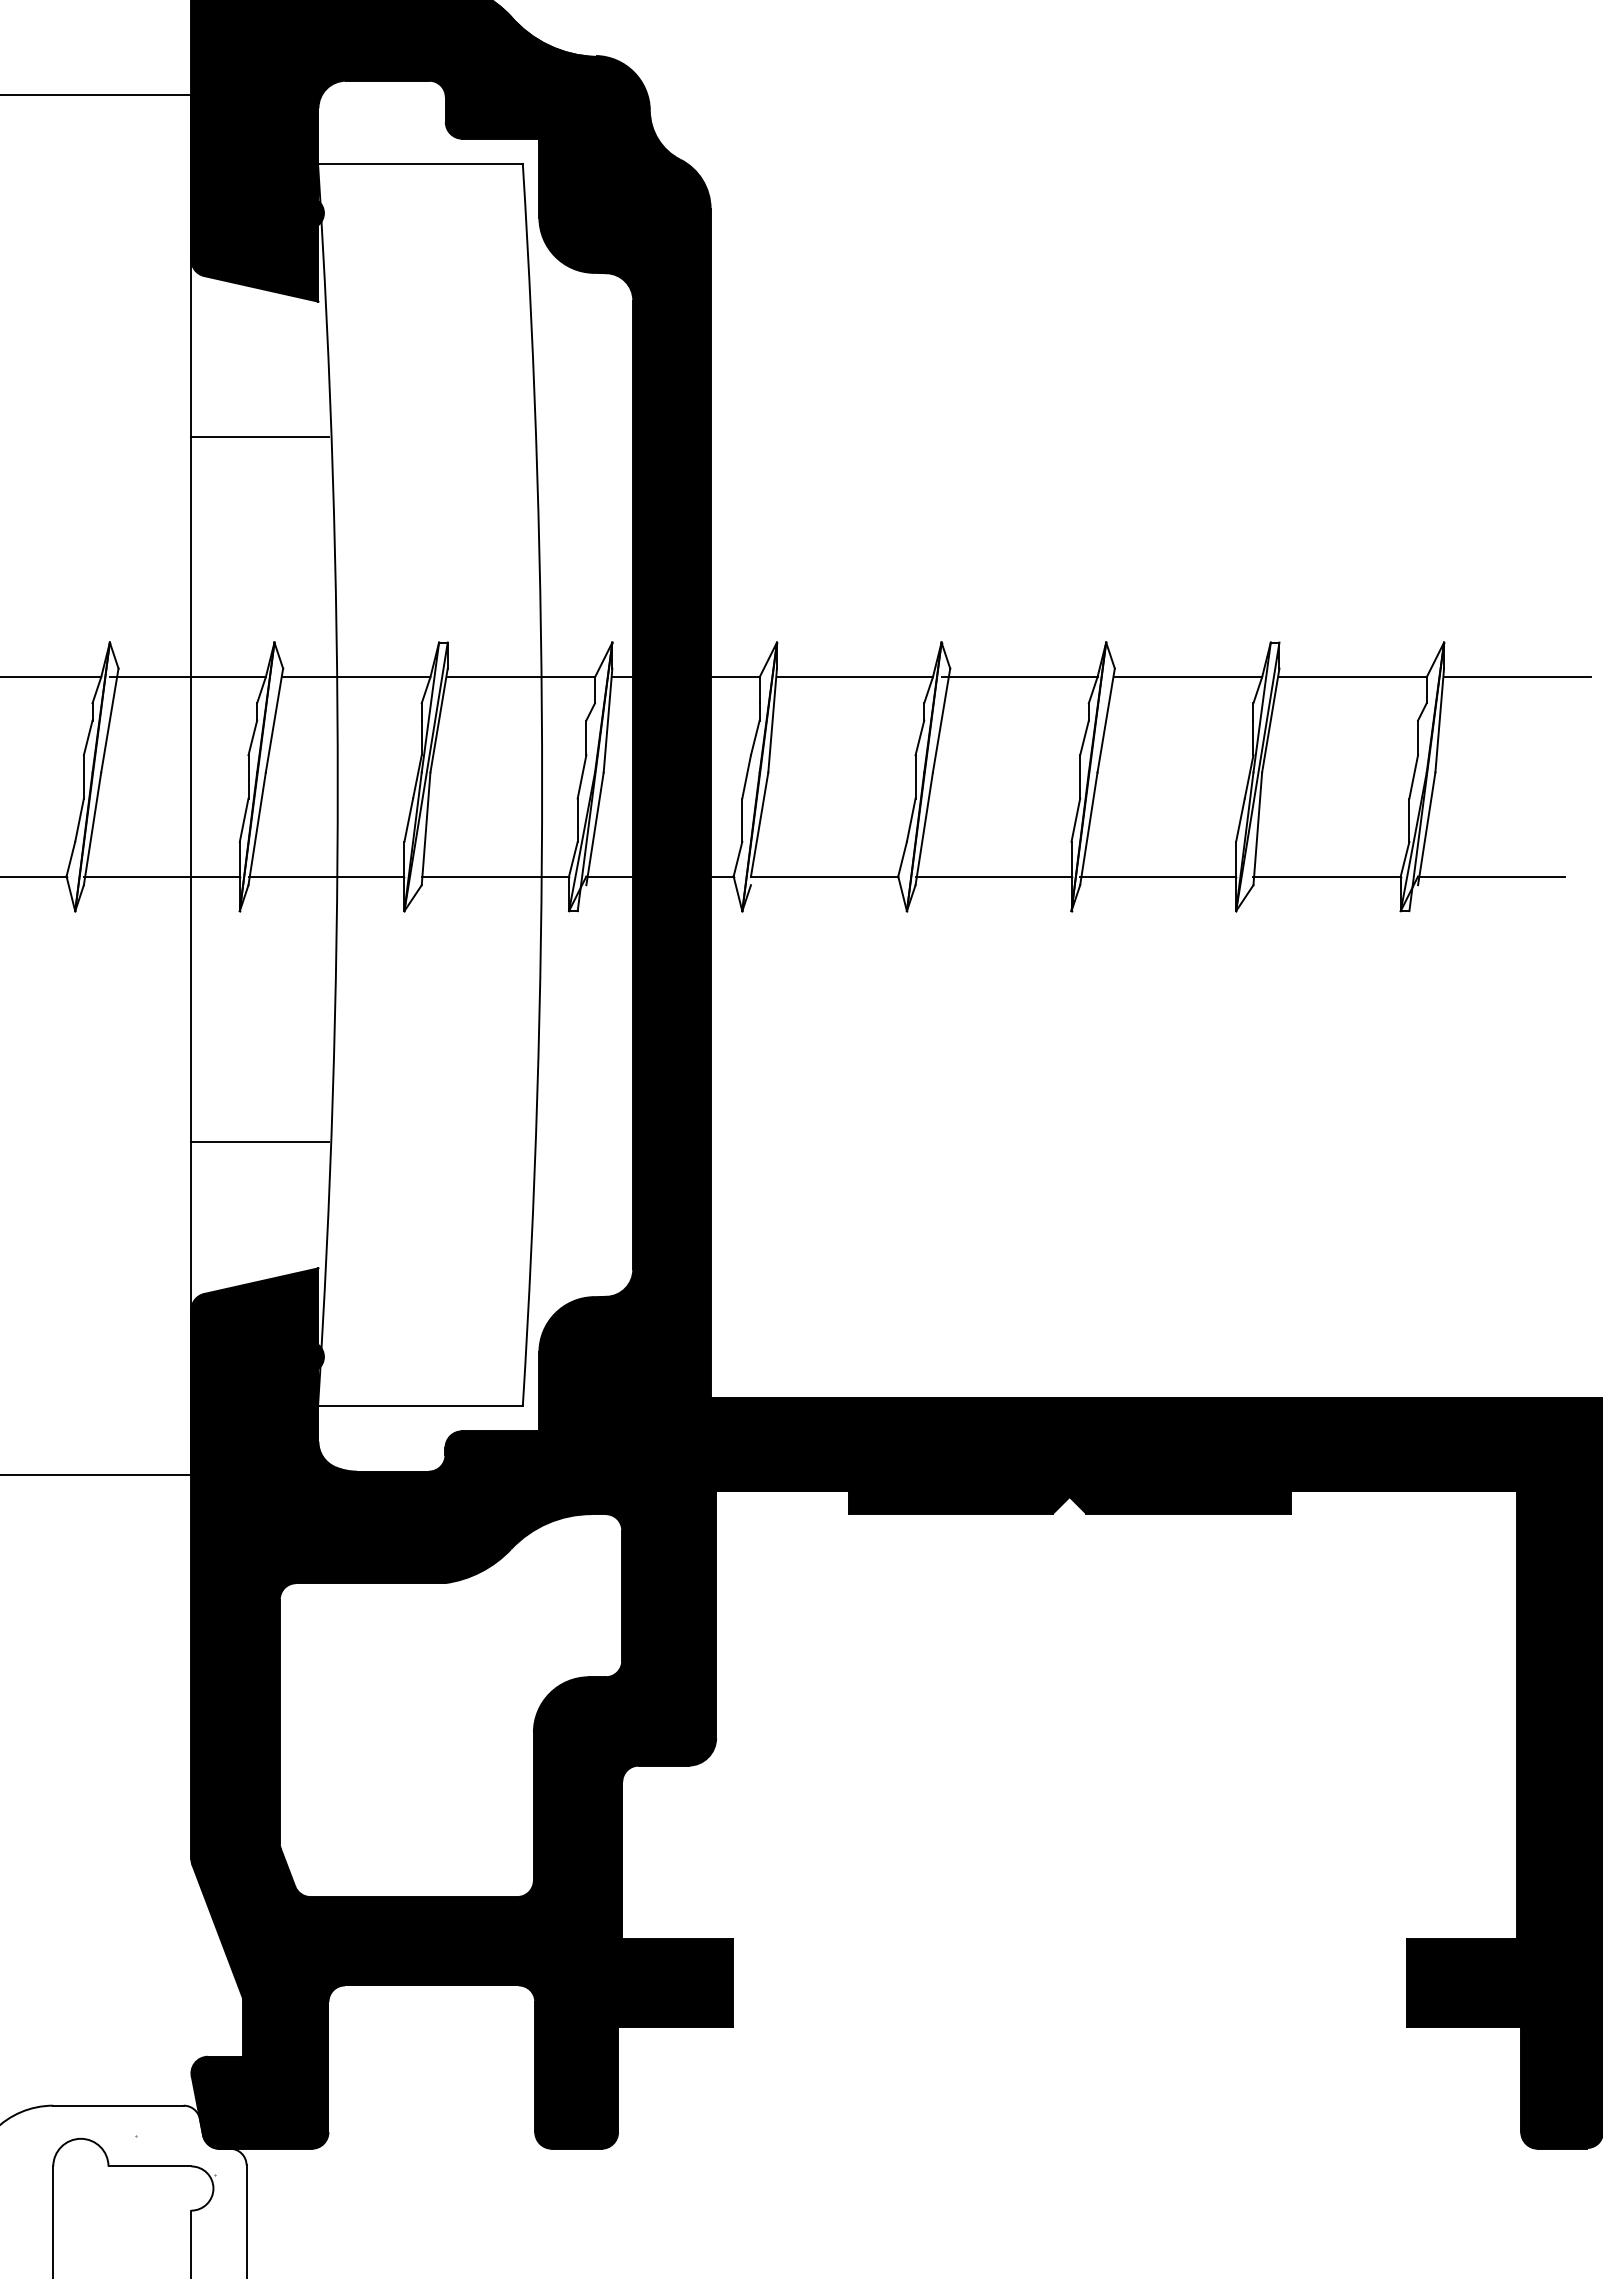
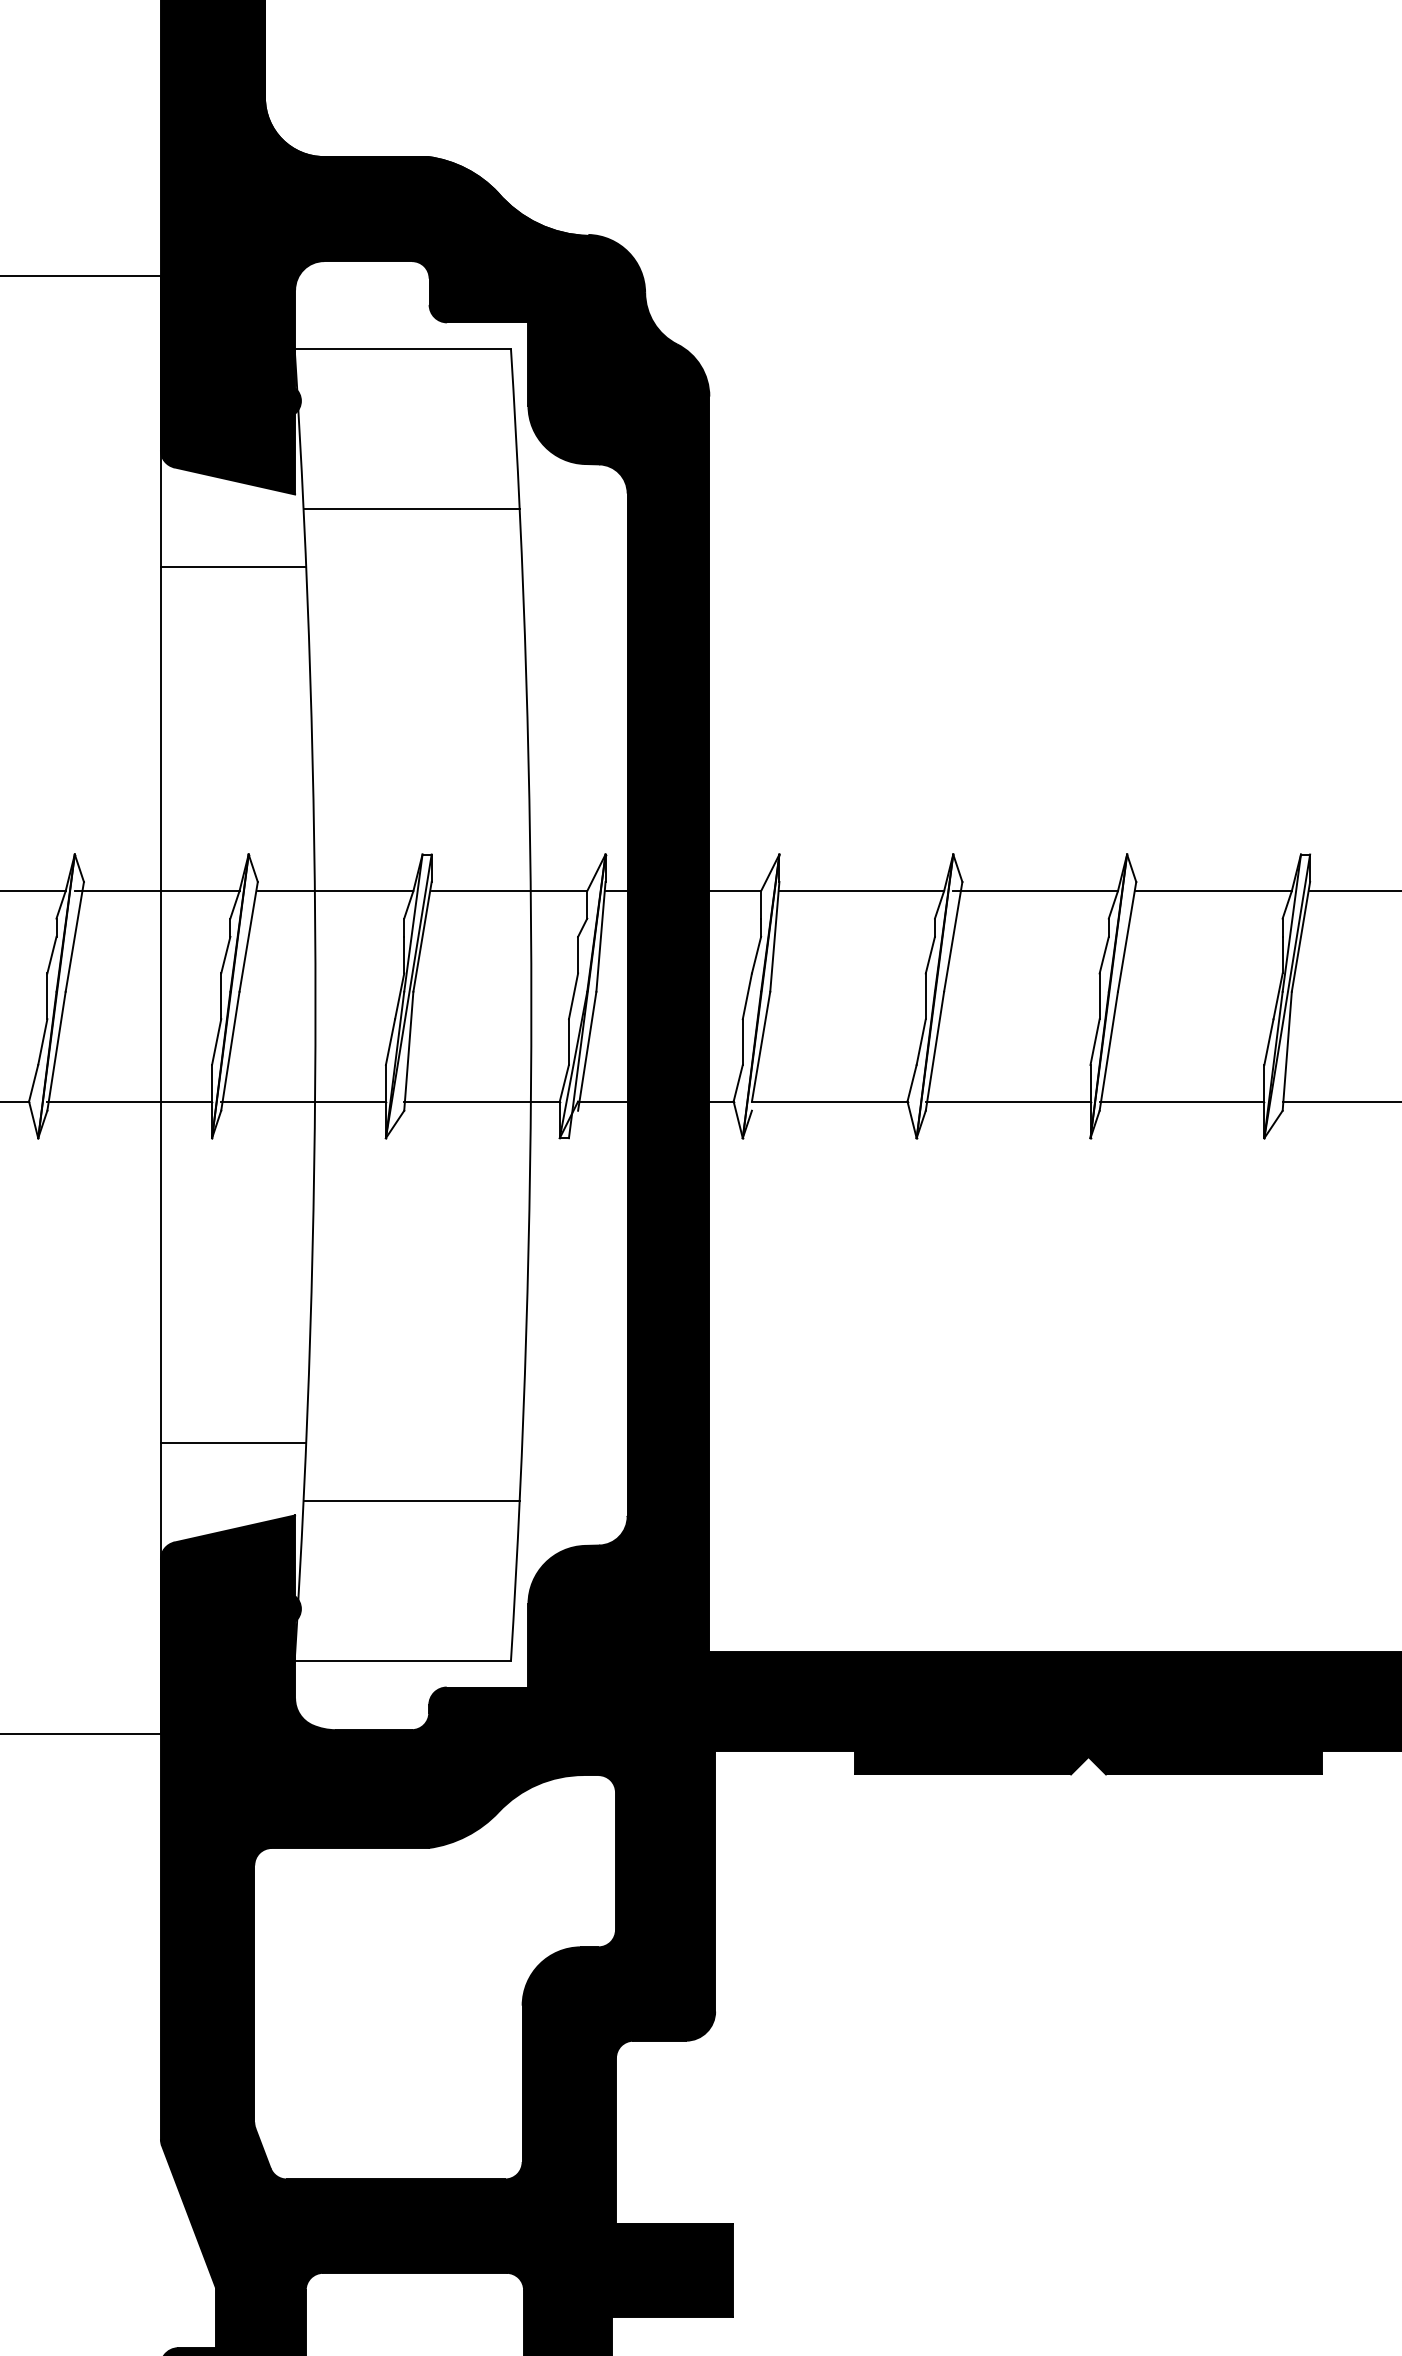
line: (428, 315) -> (411, 509), added
line: (260, 436) -> (233, 567), moved
line: (260, 1142) -> (233, 1442), moved
line: (428, 1254) -> (411, 1500), added

